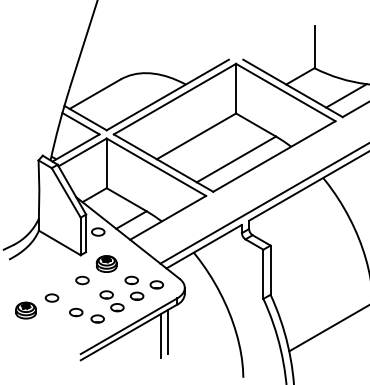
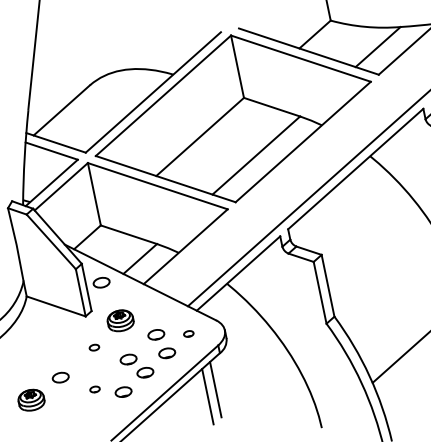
part: (82, 280) -> (94, 347), size x0.6
part: (156, 284) -> (188, 333), size x0.6
part: (76, 312) -> (95, 389), size x0.6

